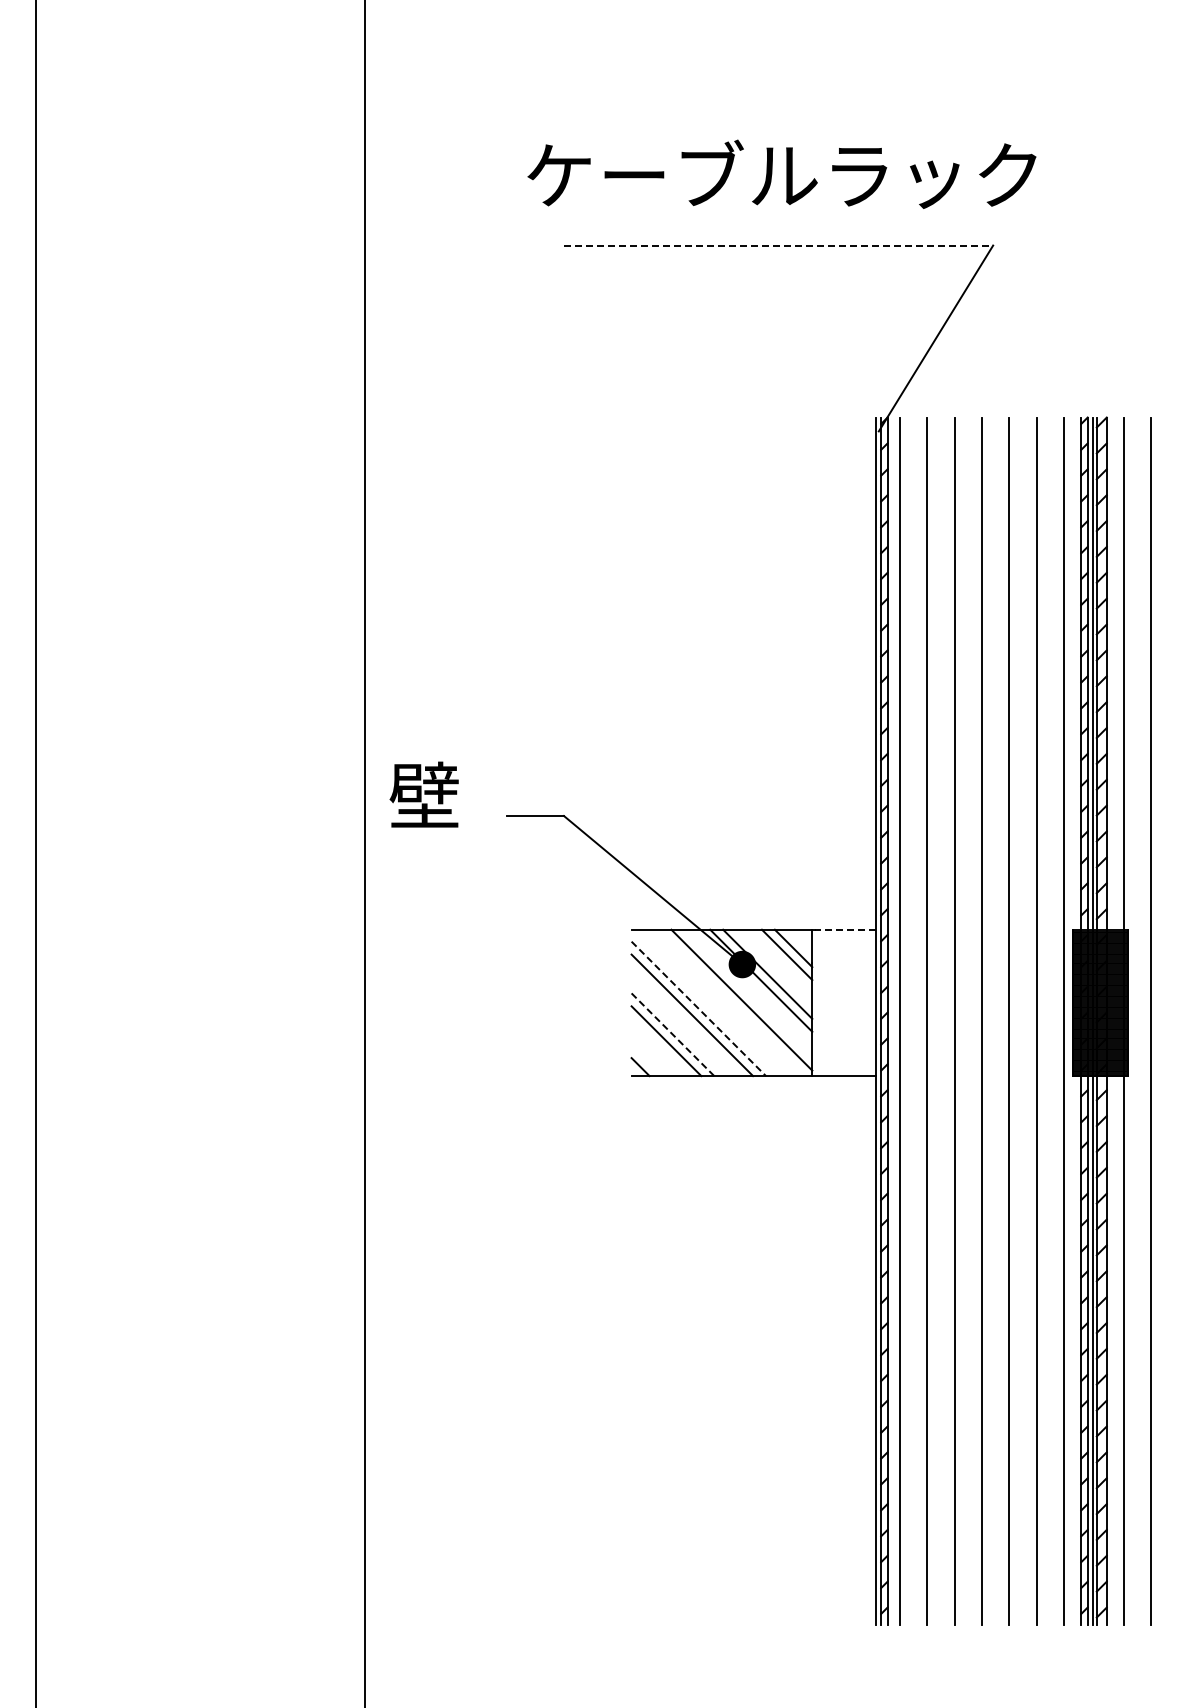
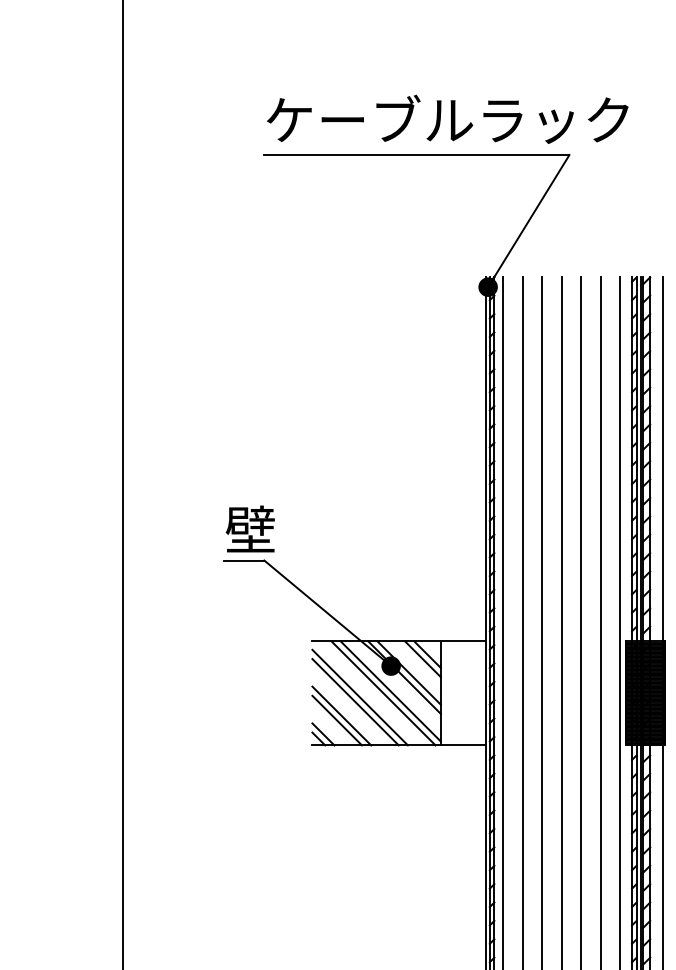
text: (781, 173) -> (447, 118), moved
line: (778, 245) -> (416, 155), dashed -> solid
fill: (878, 431) -> (487, 287), added
text: (423, 794) -> (249, 528), moved
line: (845, 929) -> (464, 641), dashed -> solid
line: (731, 1002) -> (383, 693), added
line: (699, 1009) -> (360, 698), dashed -> solid
line: (673, 1035) -> (342, 716), dashed -> solid
line: (646, 1060) -> (323, 734), added

